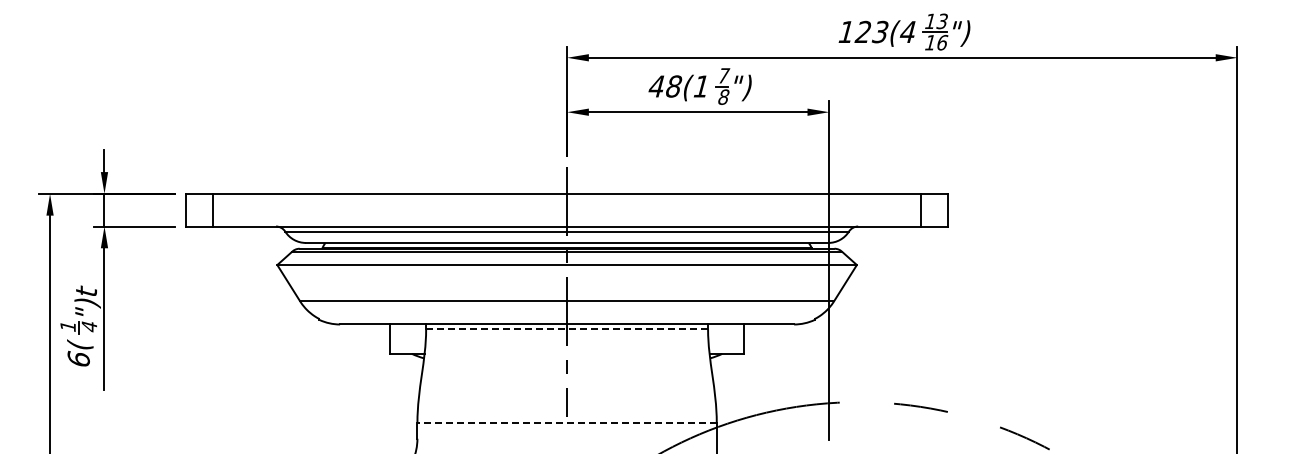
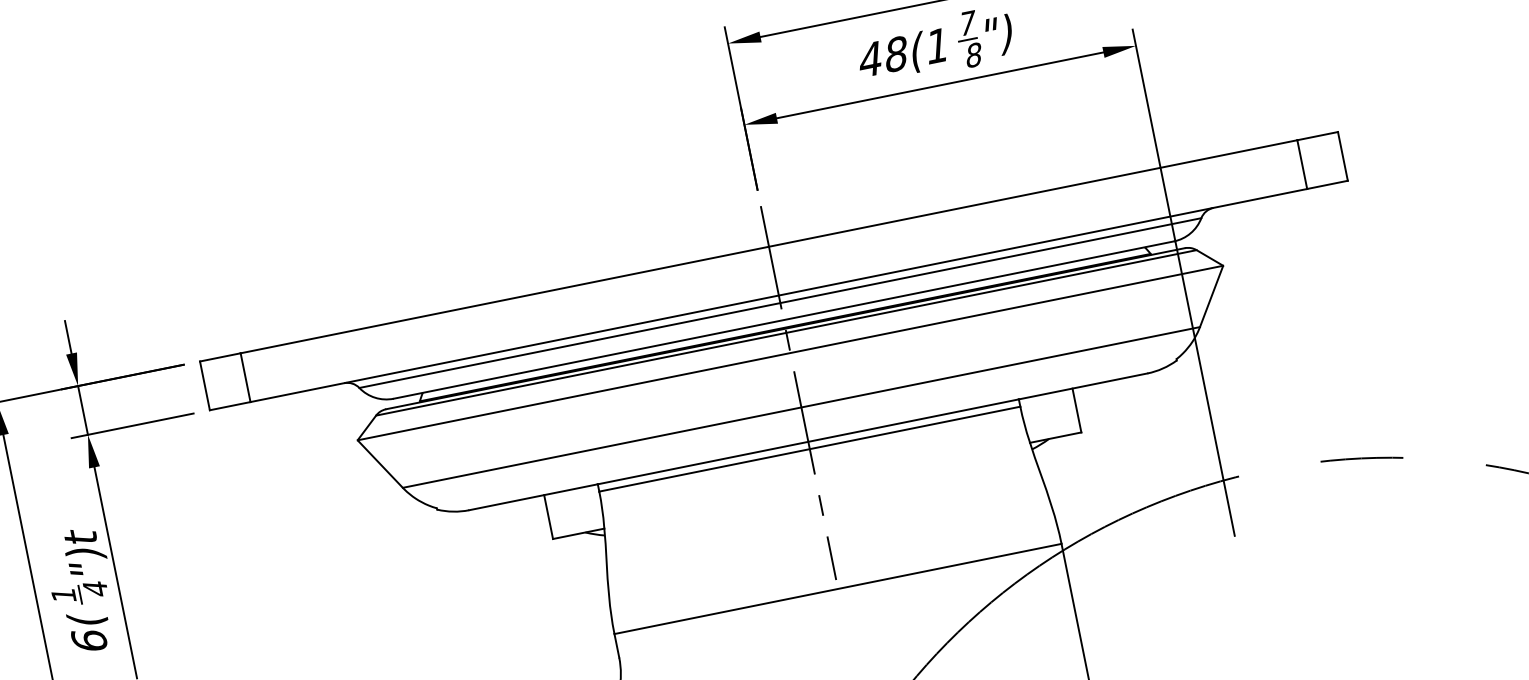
line: (567, 329) -> (810, 449), dashed -> solid
line: (567, 423) -> (838, 589), dashed -> solid

